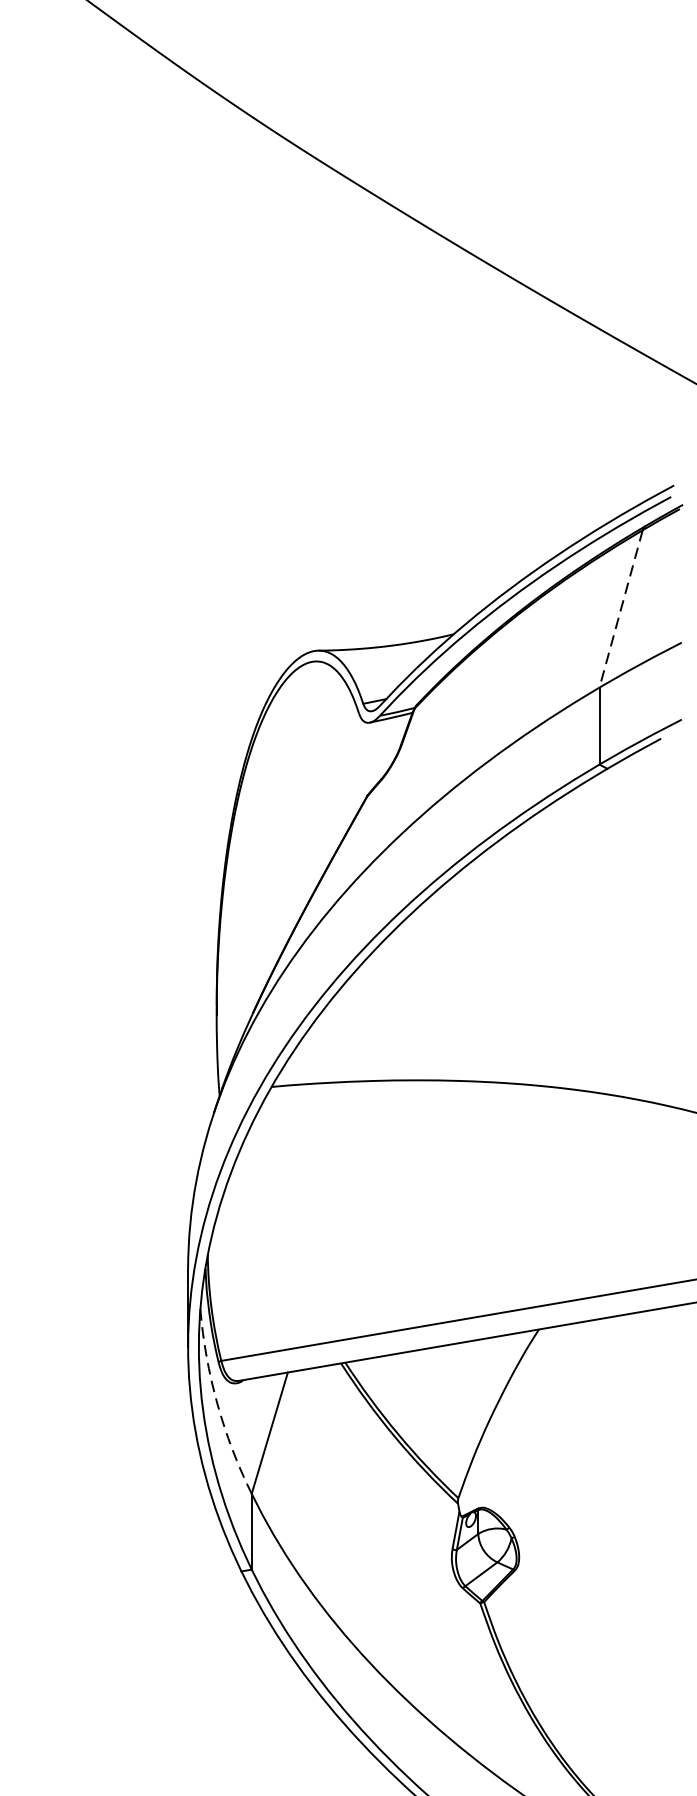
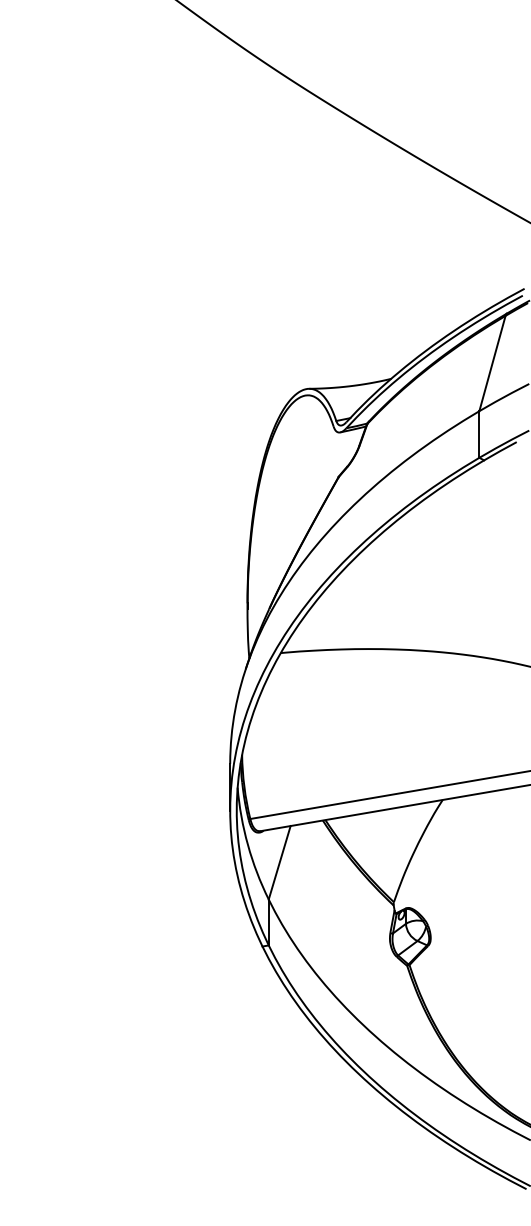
line: (621, 610) -> (492, 364), dashed -> solid
arc: (216, 1404) -> (247, 845), dashed -> solid

